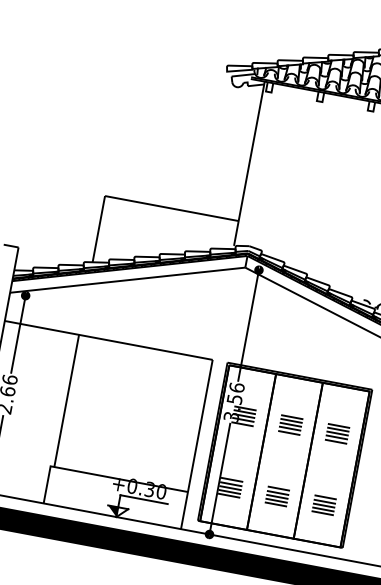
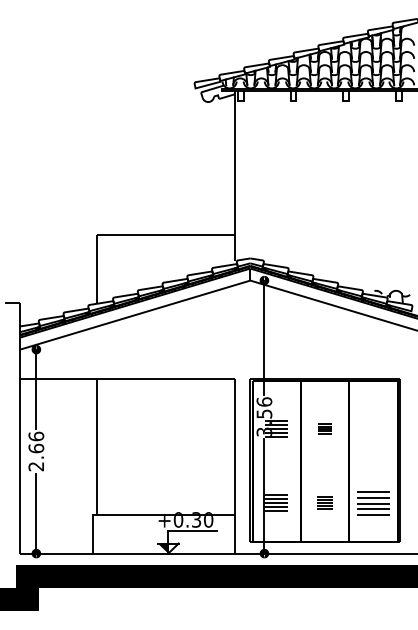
part: (291, 424) -> (325, 428), size x0.6
part: (337, 433) -> (373, 428), removed
part: (277, 496) -> (325, 502), size x0.7
part: (324, 504) -> (373, 502), size x1.4

